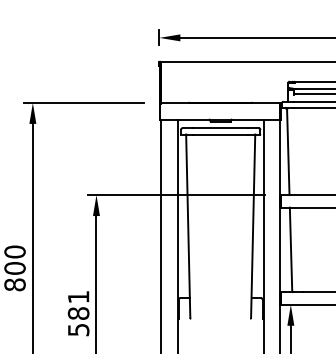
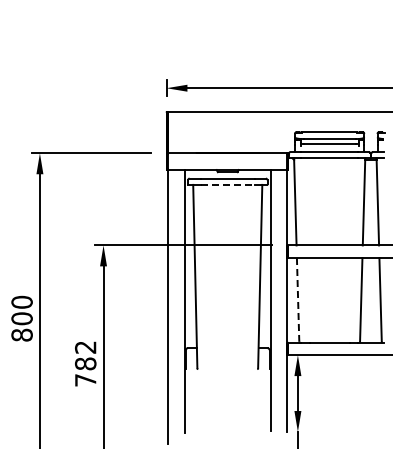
line: (221, 134) -> (228, 184), solid -> dashed
line: (291, 249) -> (298, 299), solid -> dashed
text: (78, 313) -> (85, 363), 581 -> 782

